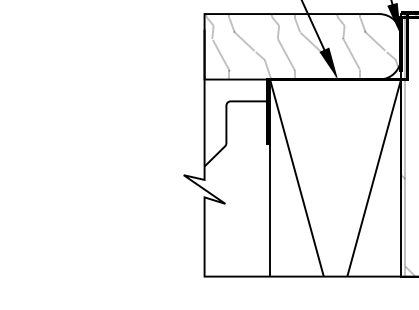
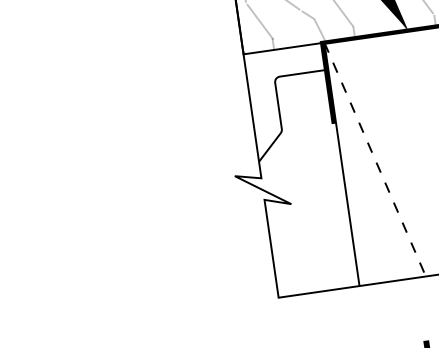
line: (297, 178) -> (375, 160), solid -> dashed

